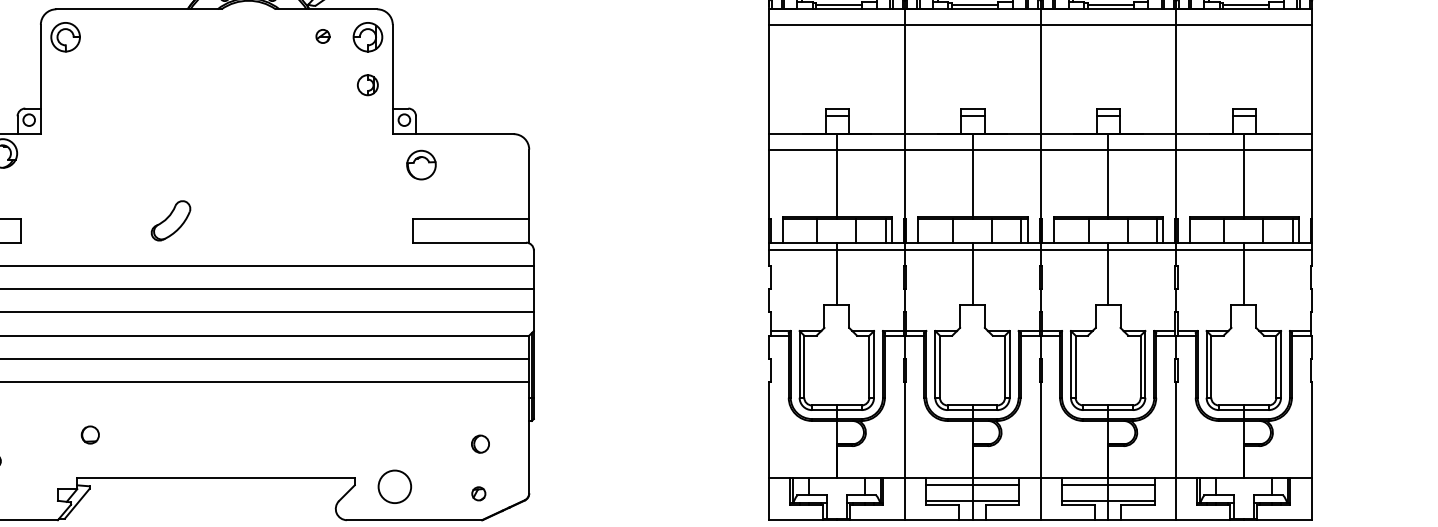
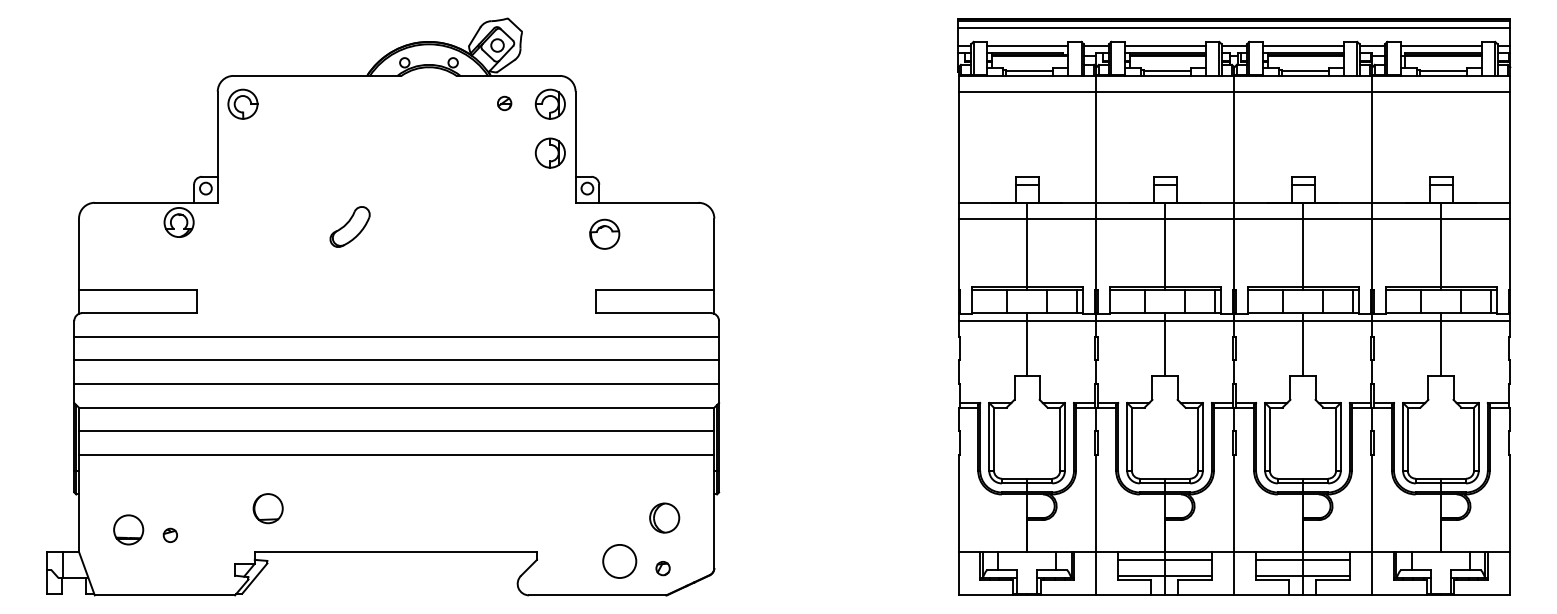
part: (367, 84) -> (549, 152), size x1.43
part: (170, 220) -> (349, 226), moved
part: (89, 434) -> (267, 508), size x1.67
part: (480, 443) -> (664, 517), size x1.67
circle: (394, 486) -> (619, 561), moved

